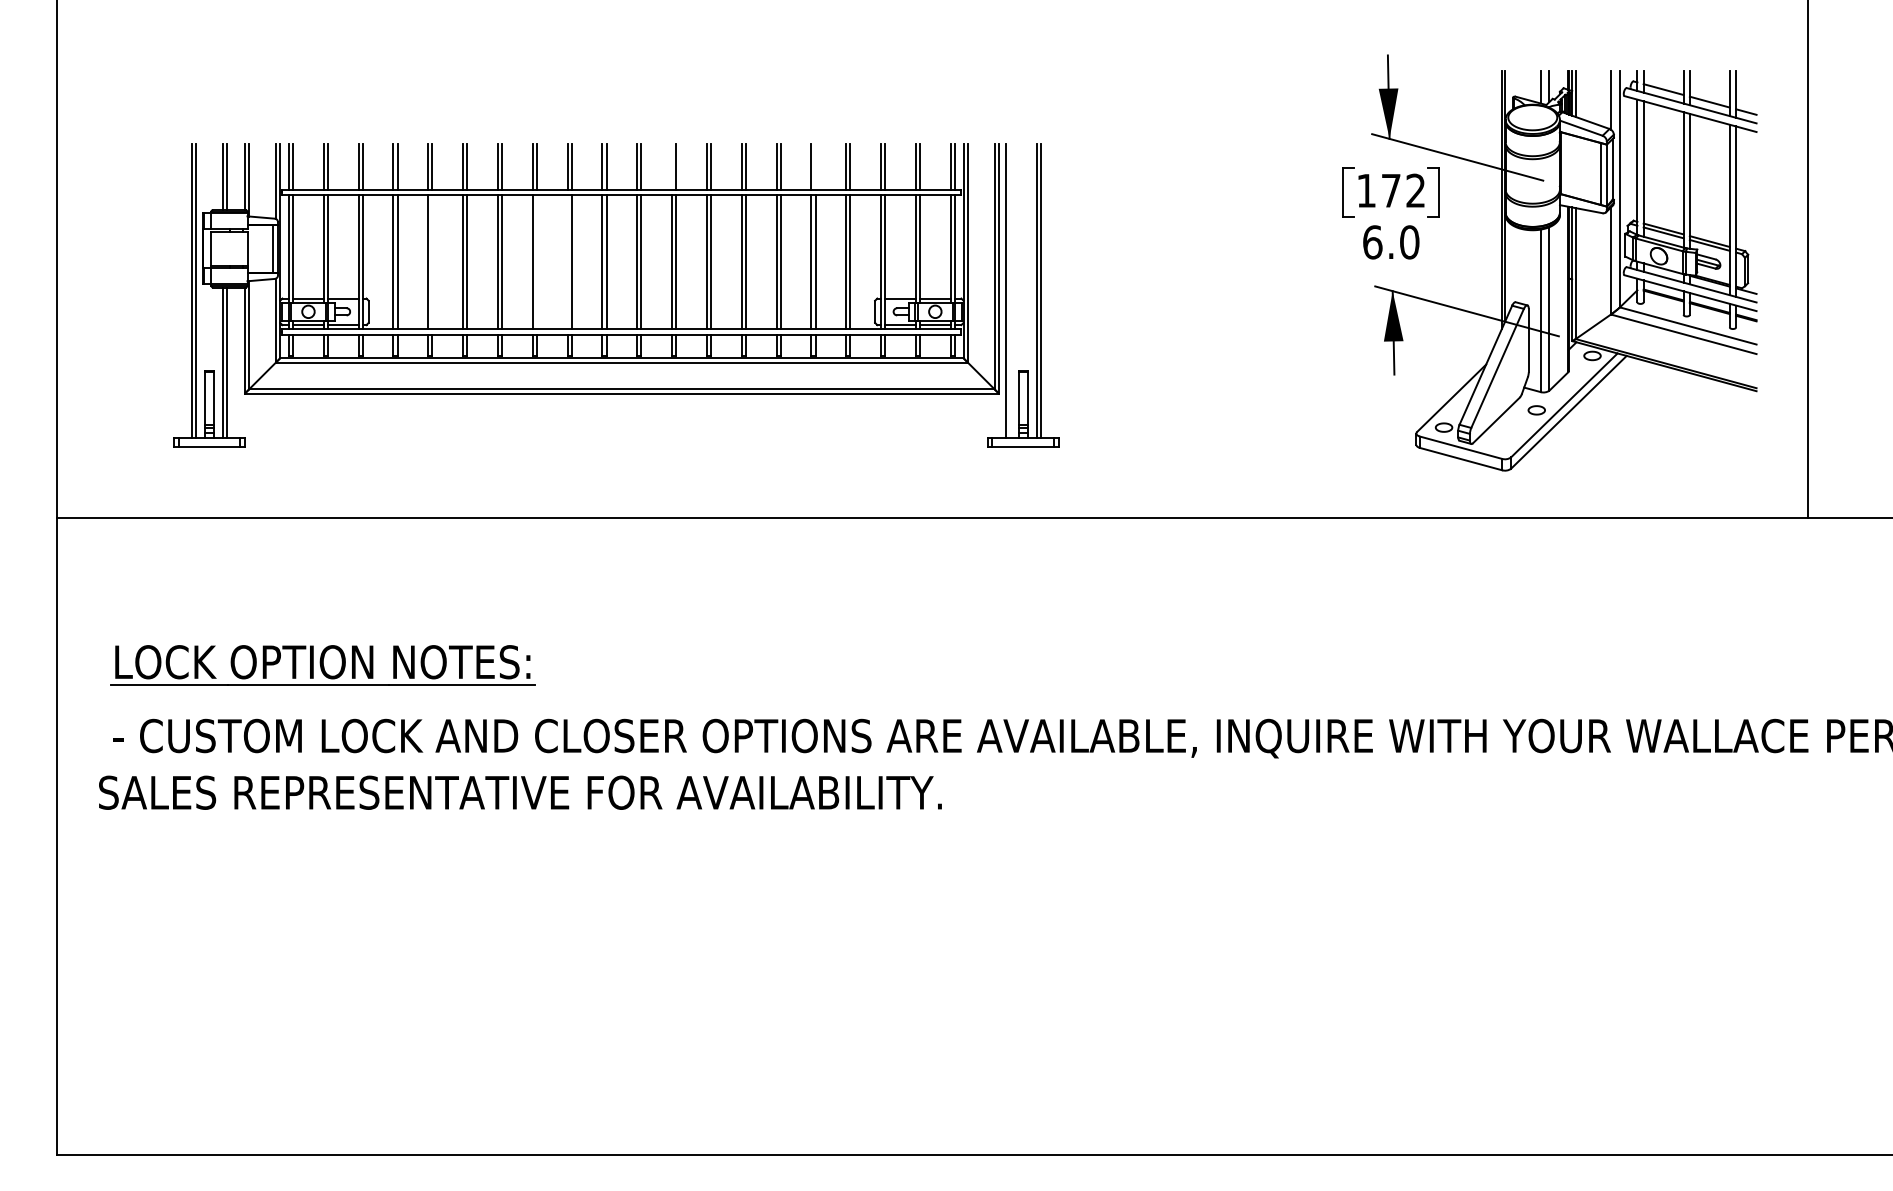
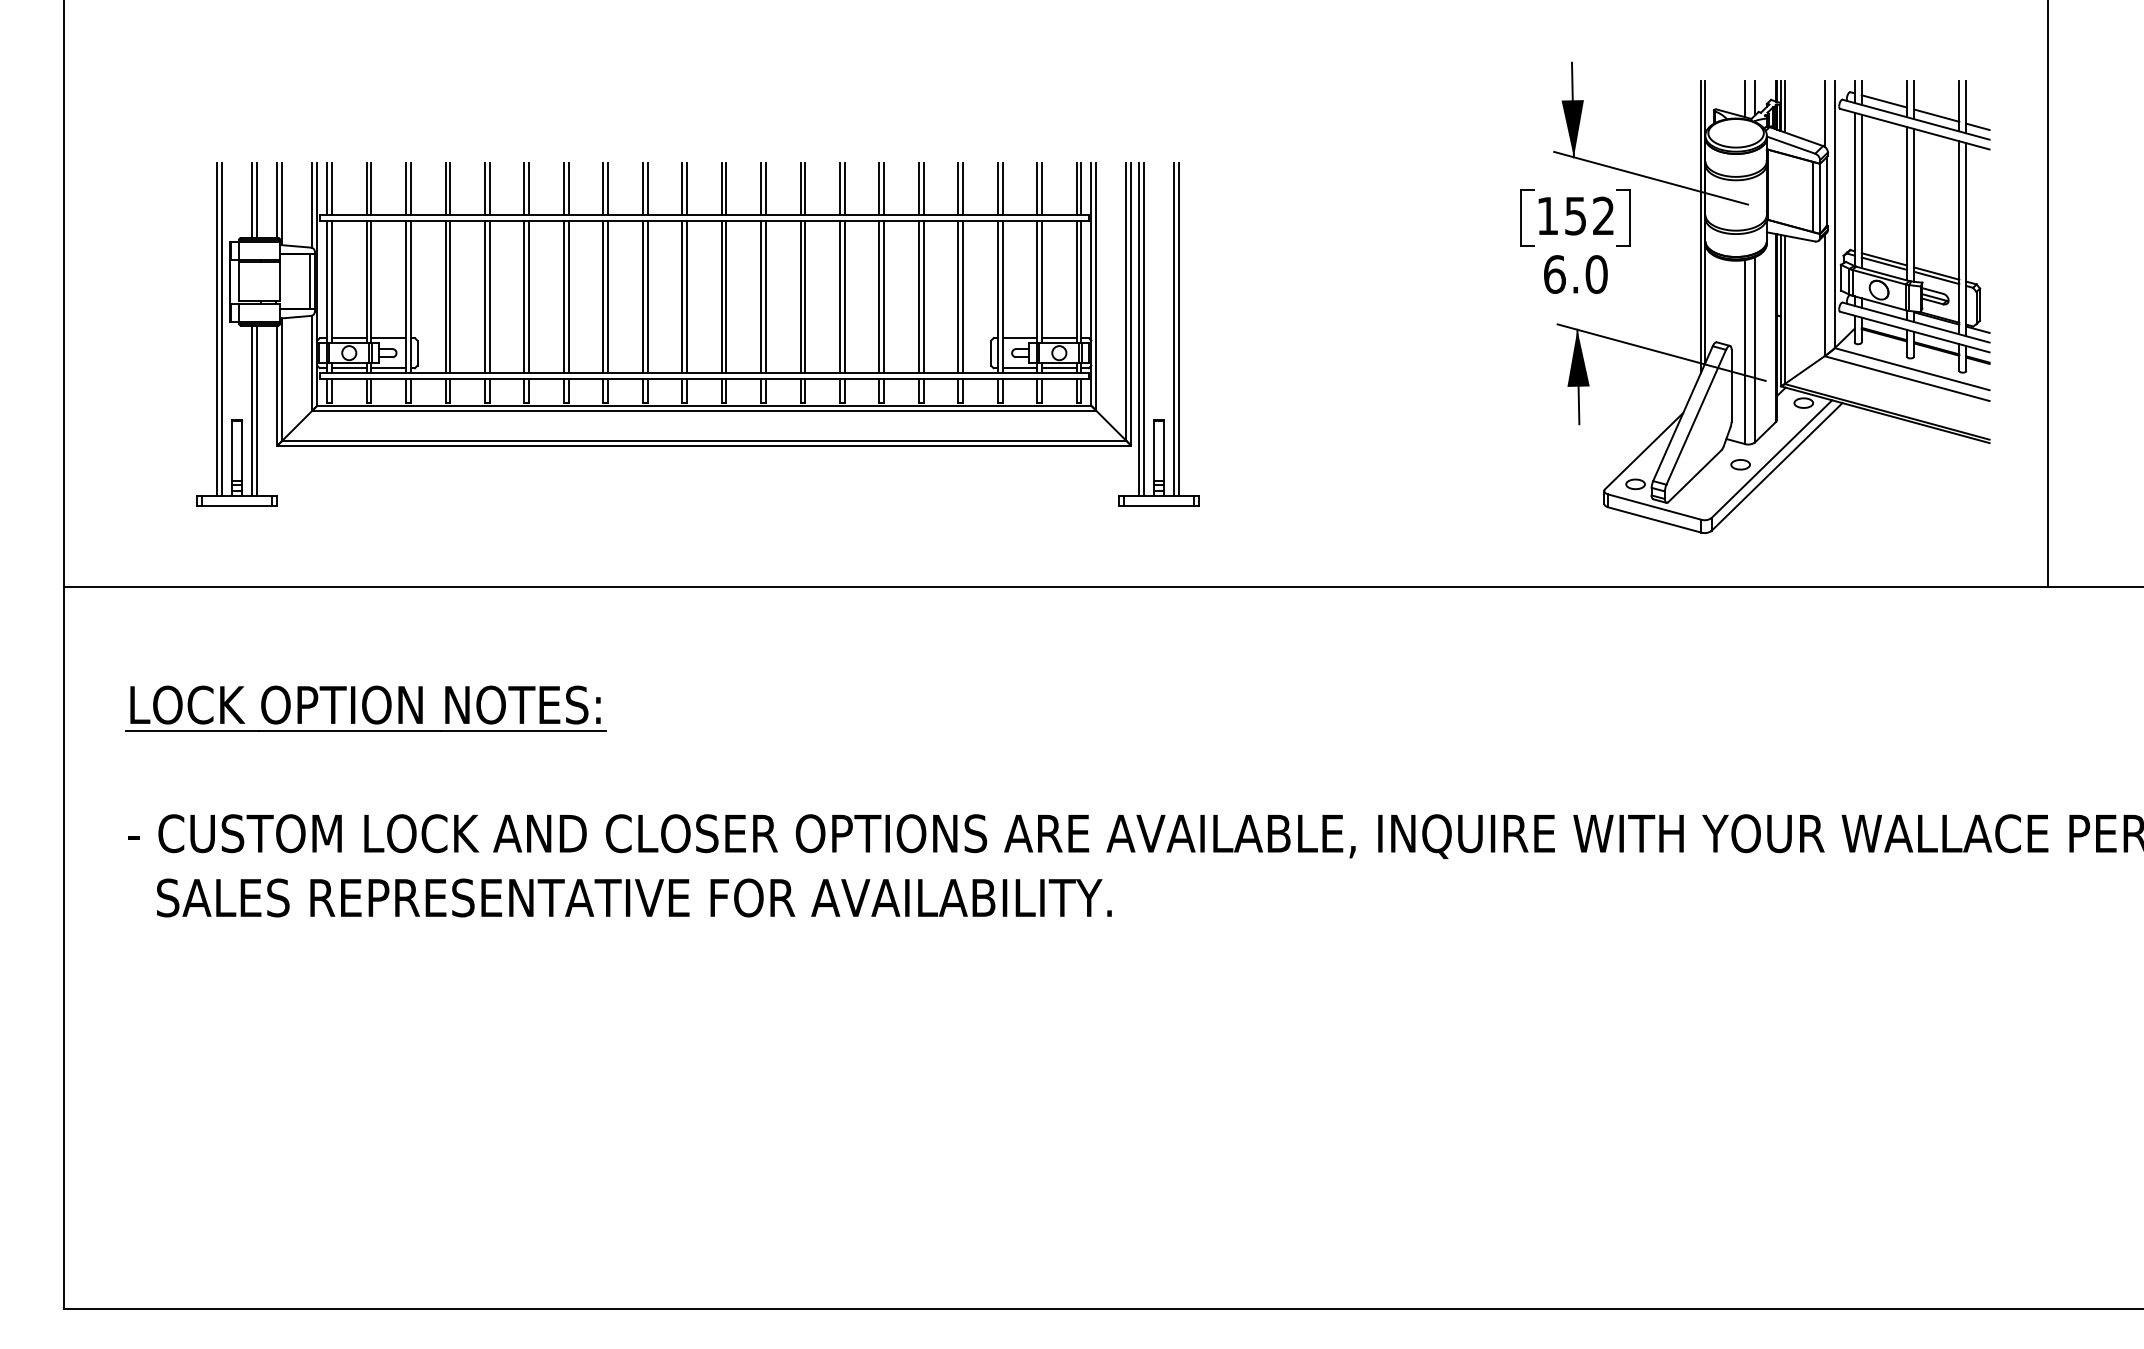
line: (672, 166) -> (761, 188), added
line: (815, 166) -> (923, 188), added
text: (1390, 191) -> (1575, 216), 172 -> 152
line: (432, 261) -> (489, 296), added
line: (537, 261) -> (608, 296), added
line: (567, 261) -> (642, 296), added
line: (1009, 290) -> (1143, 329), added
part: (322, 665) -> (365, 708), moved
text: (520, 792) -> (634, 897), moved

